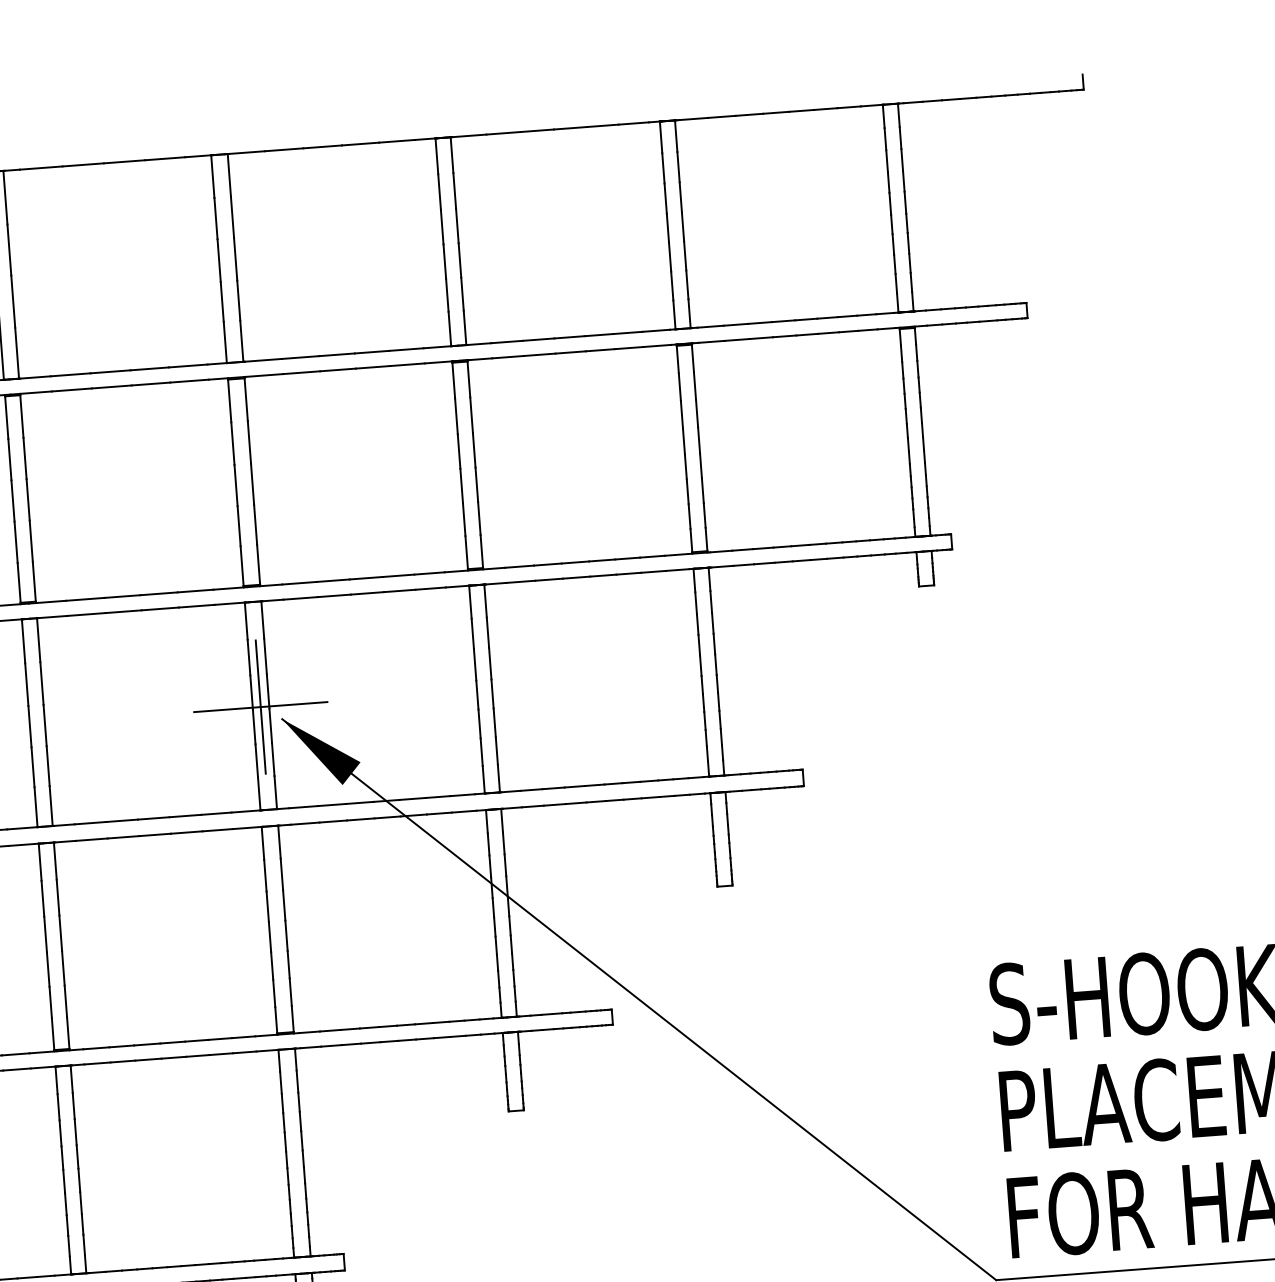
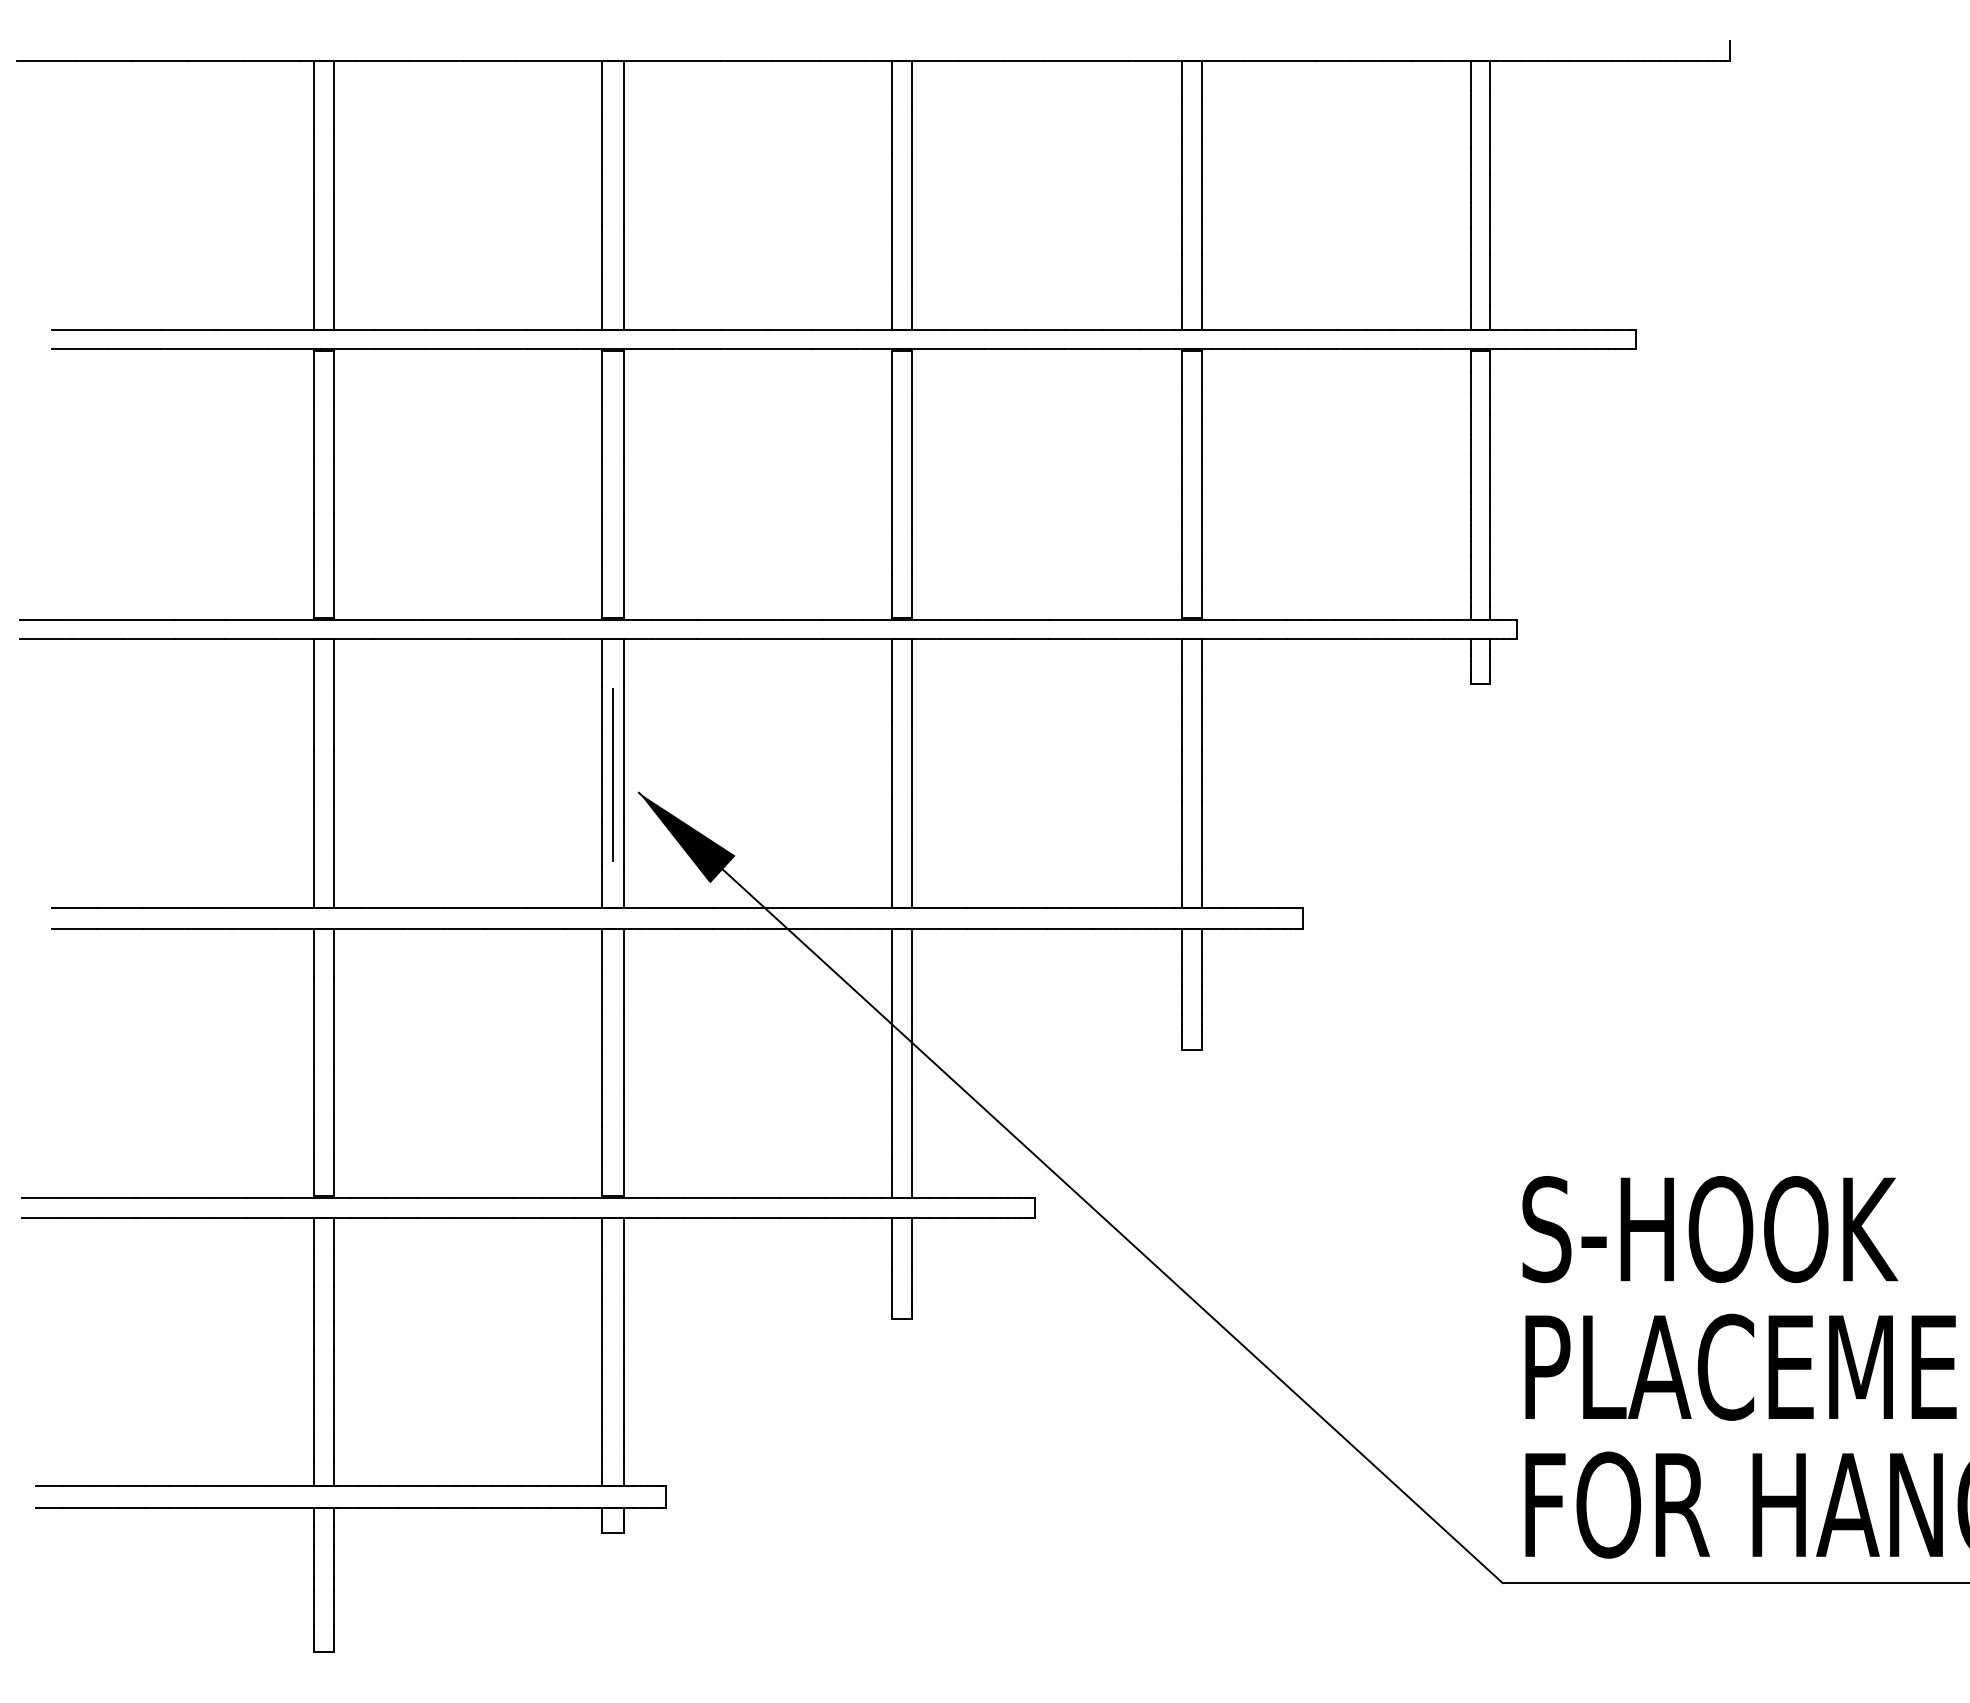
line: (260, 707) -> (612, 775), removed

